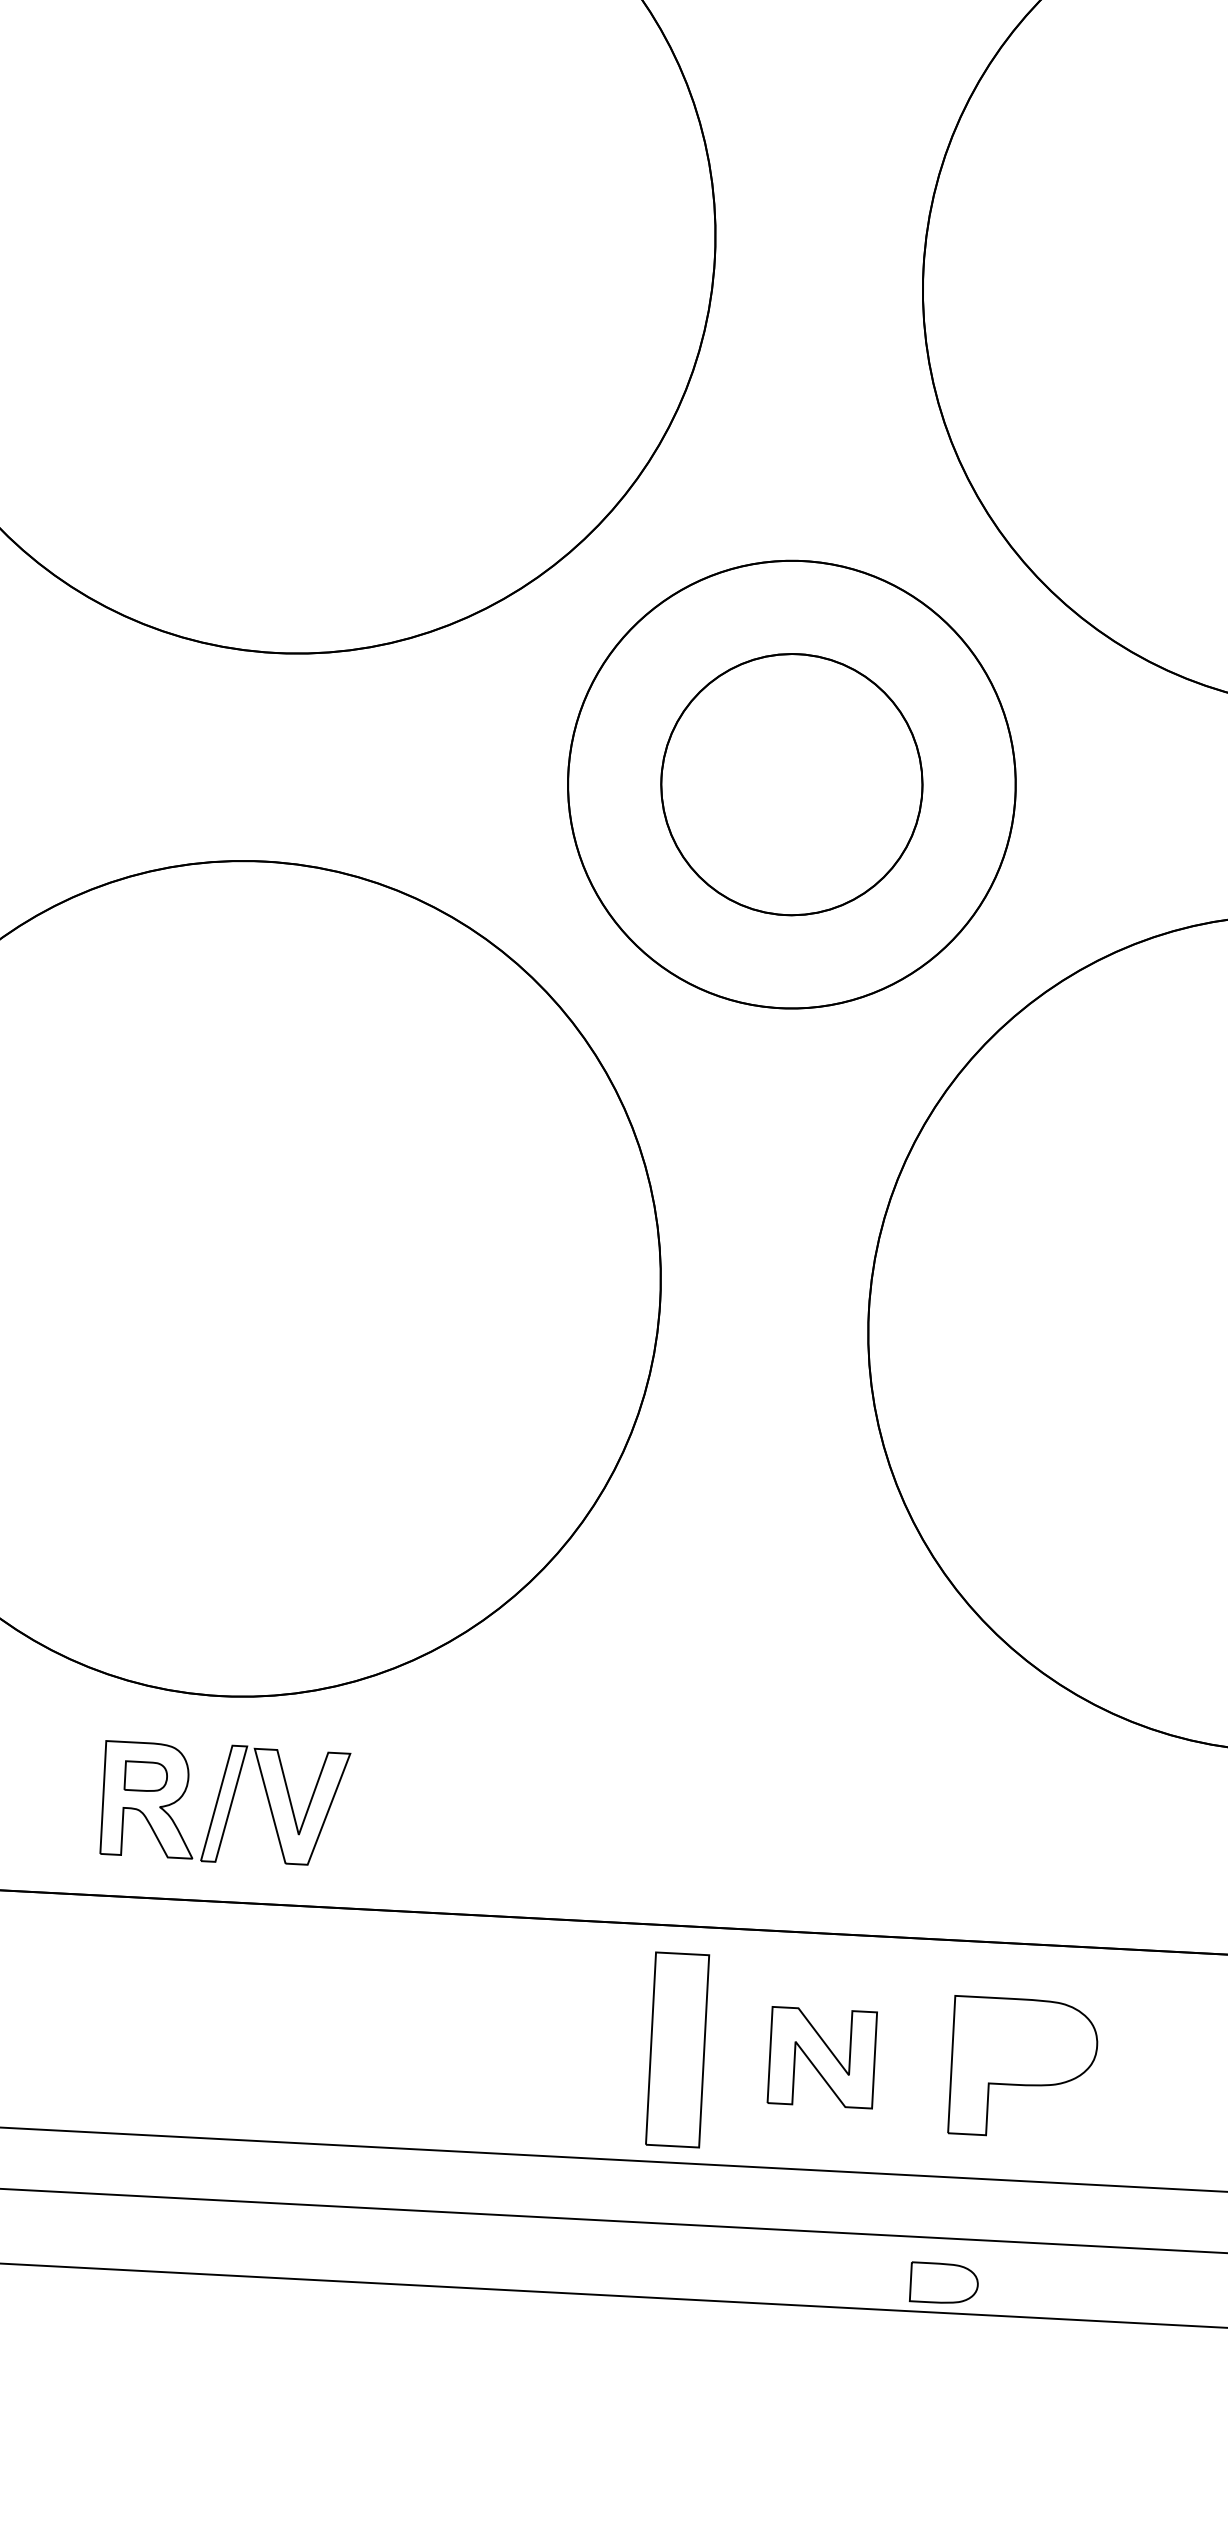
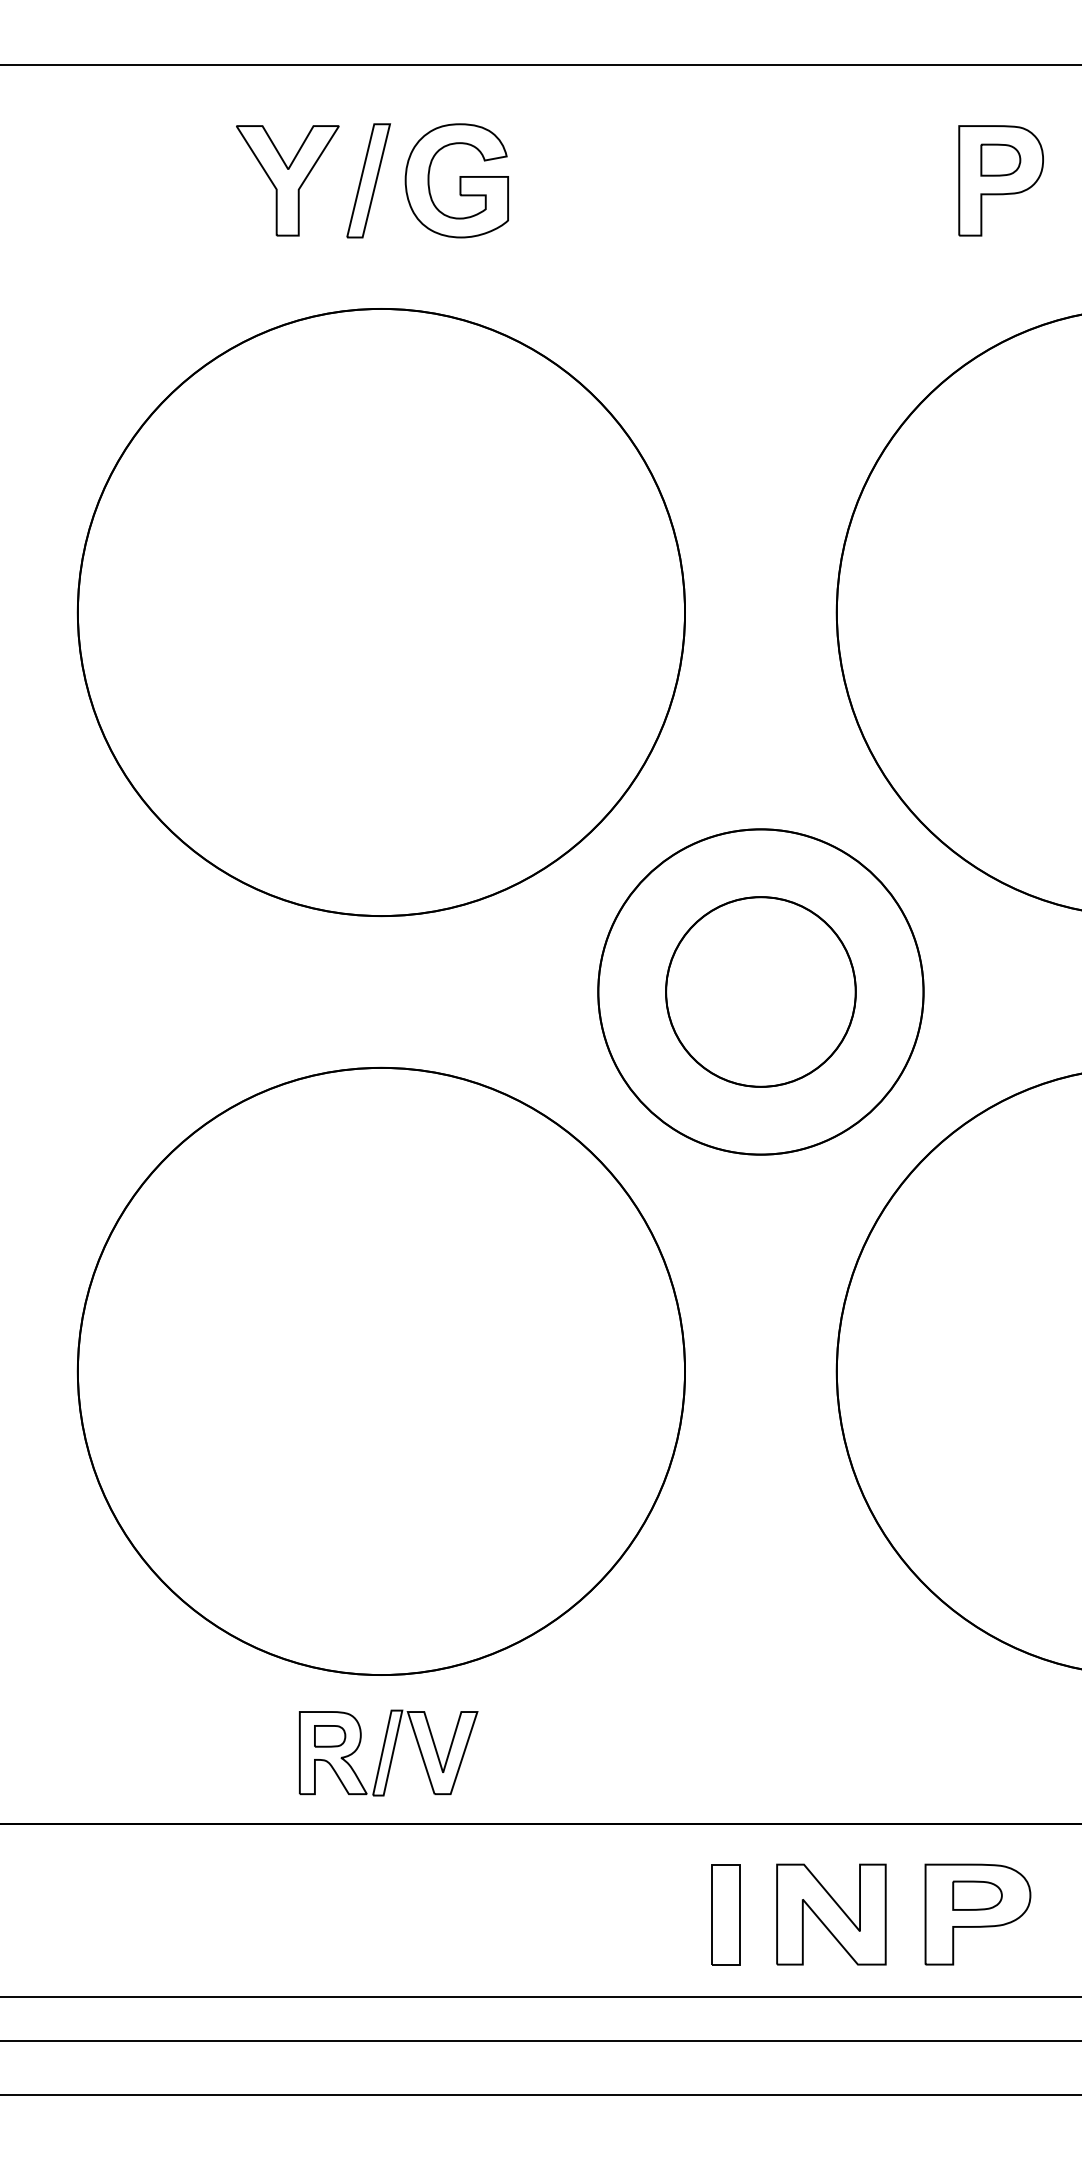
part: (676, 2049) -> (725, 1914), size x0.71
part: (822, 2057) -> (831, 1914), size x1.43
part: (944, 2283) -> (977, 1895), moved

